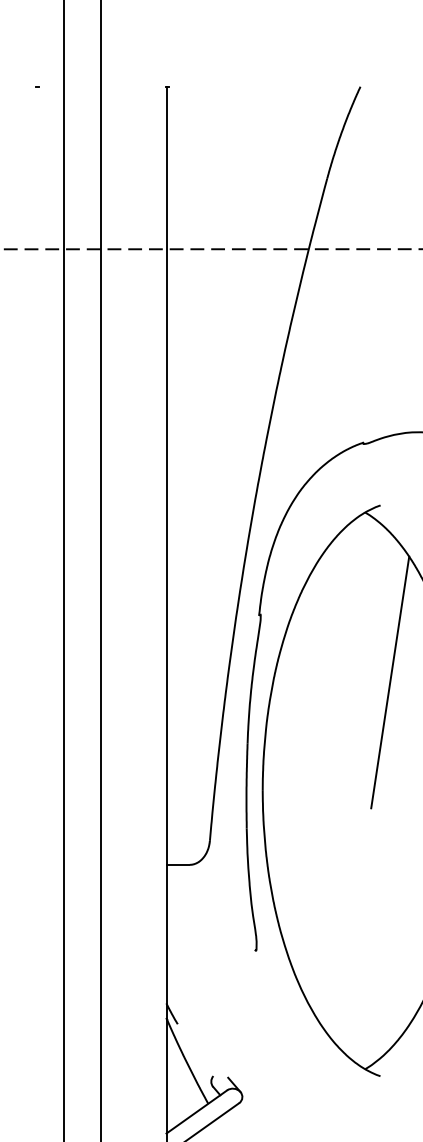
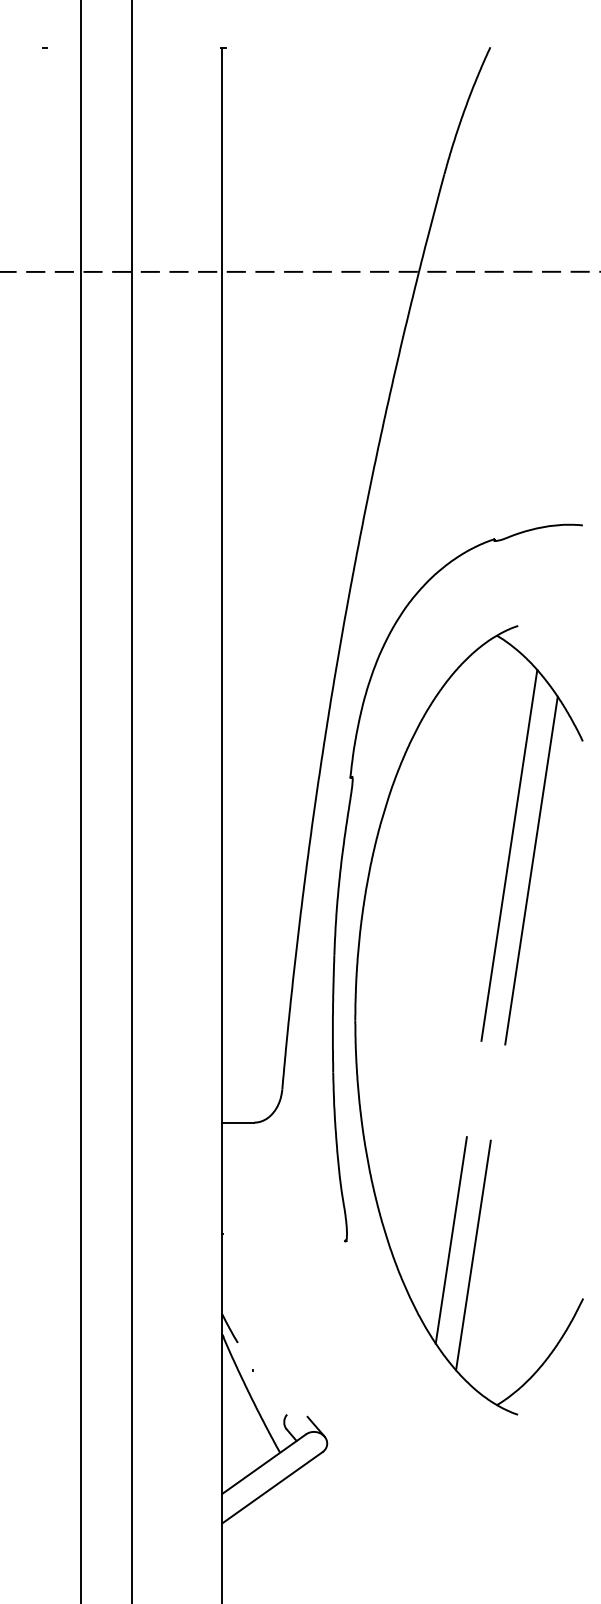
line: (374, 671) -> (509, 855), added
line: (331, 950) -> (450, 1240), added
line: (348, 961) -> (473, 1255), added

